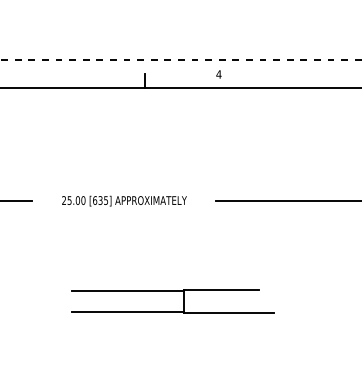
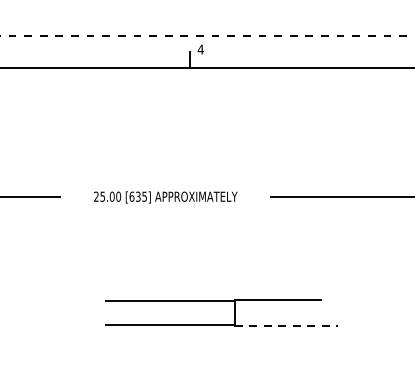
text: (218, 74) -> (200, 49), moved
line: (229, 312) -> (286, 325), solid -> dashed

